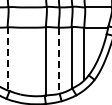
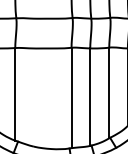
line: (7, 58) -> (14, 93), dashed -> solid
line: (58, 61) -> (89, 98), dashed -> solid

